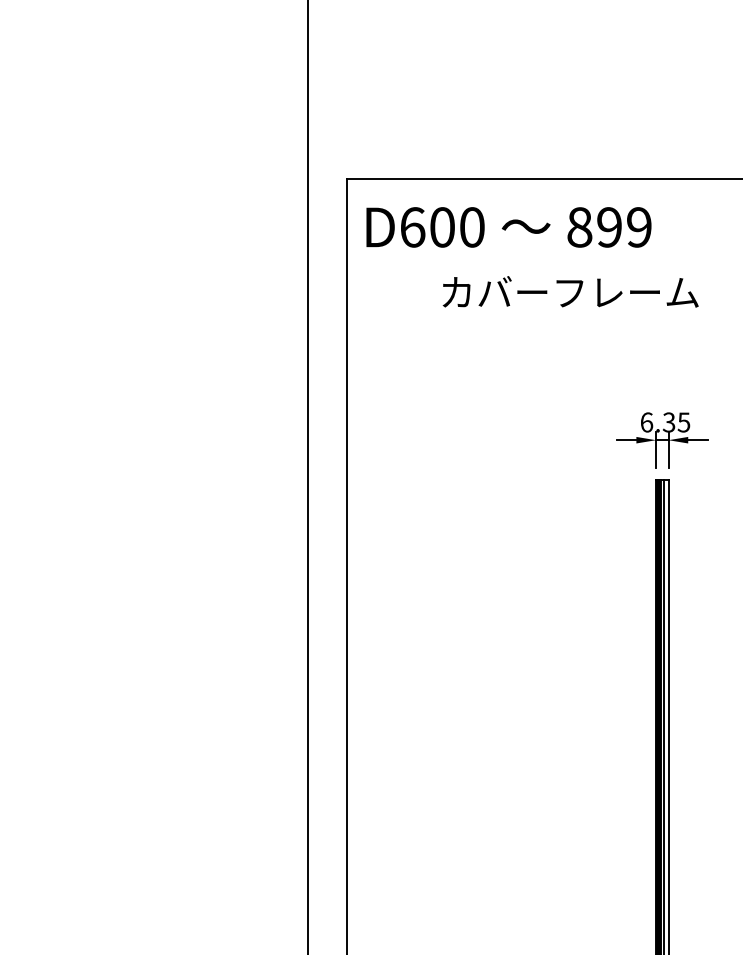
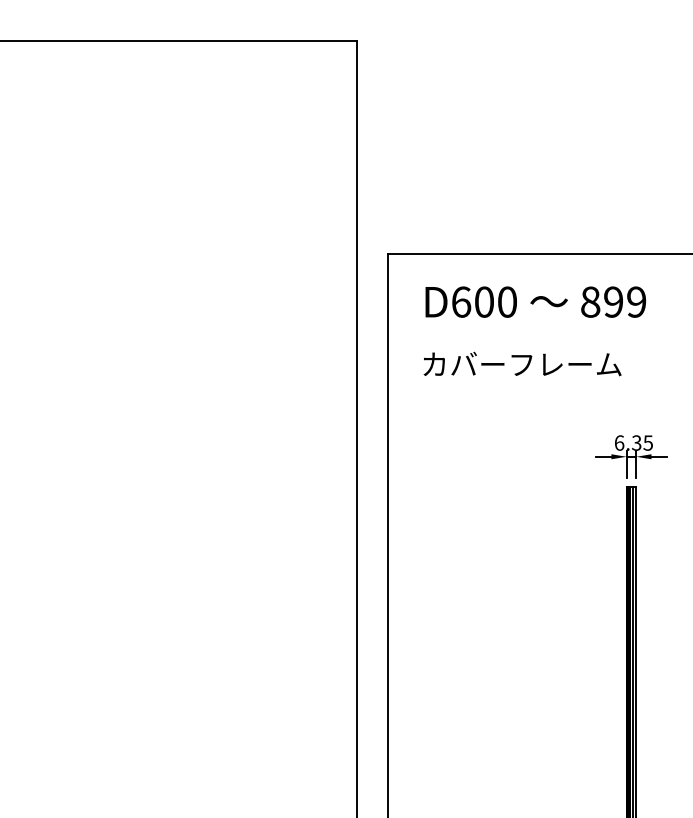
text: (508, 226) -> (535, 301), moved
text: (570, 291) -> (522, 363), moved

